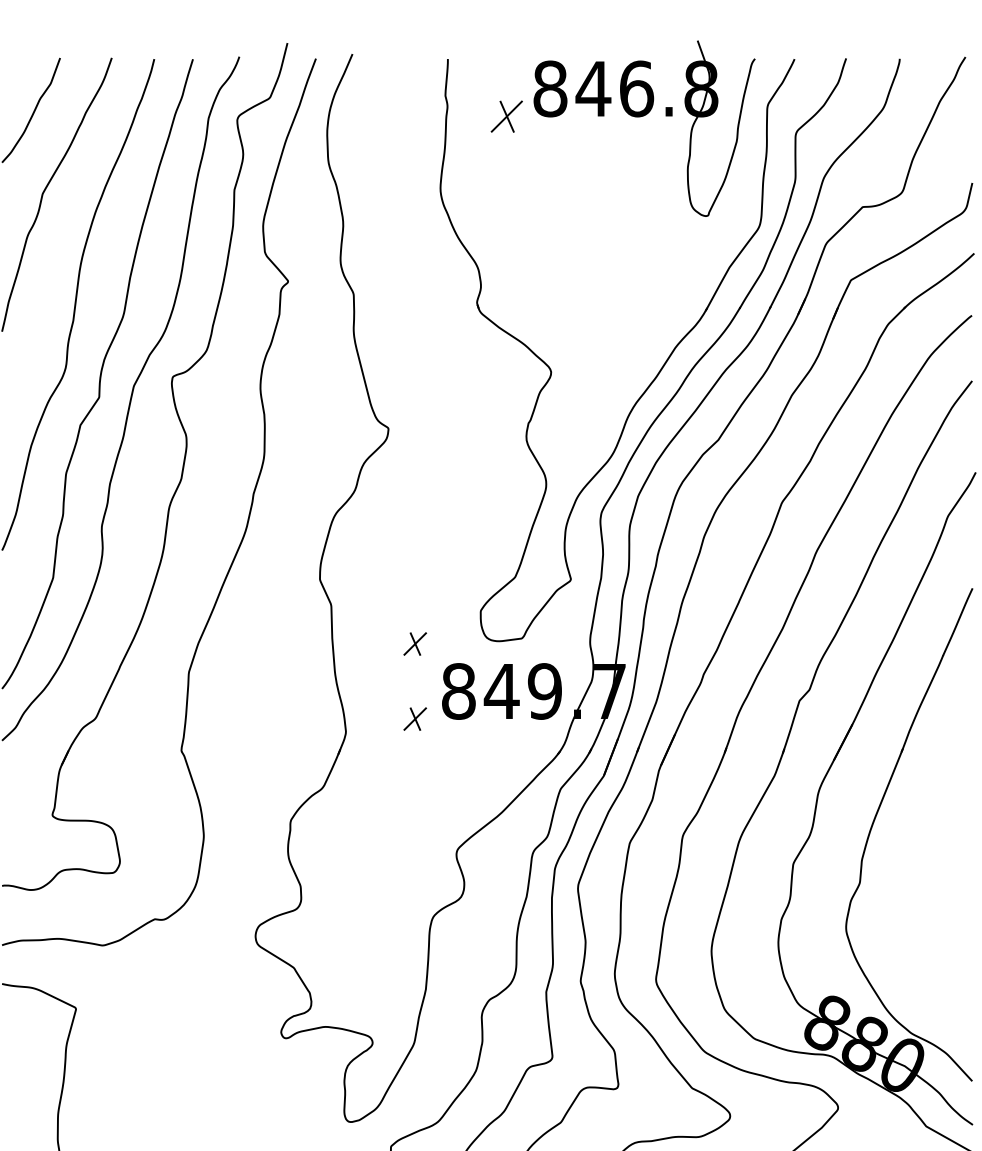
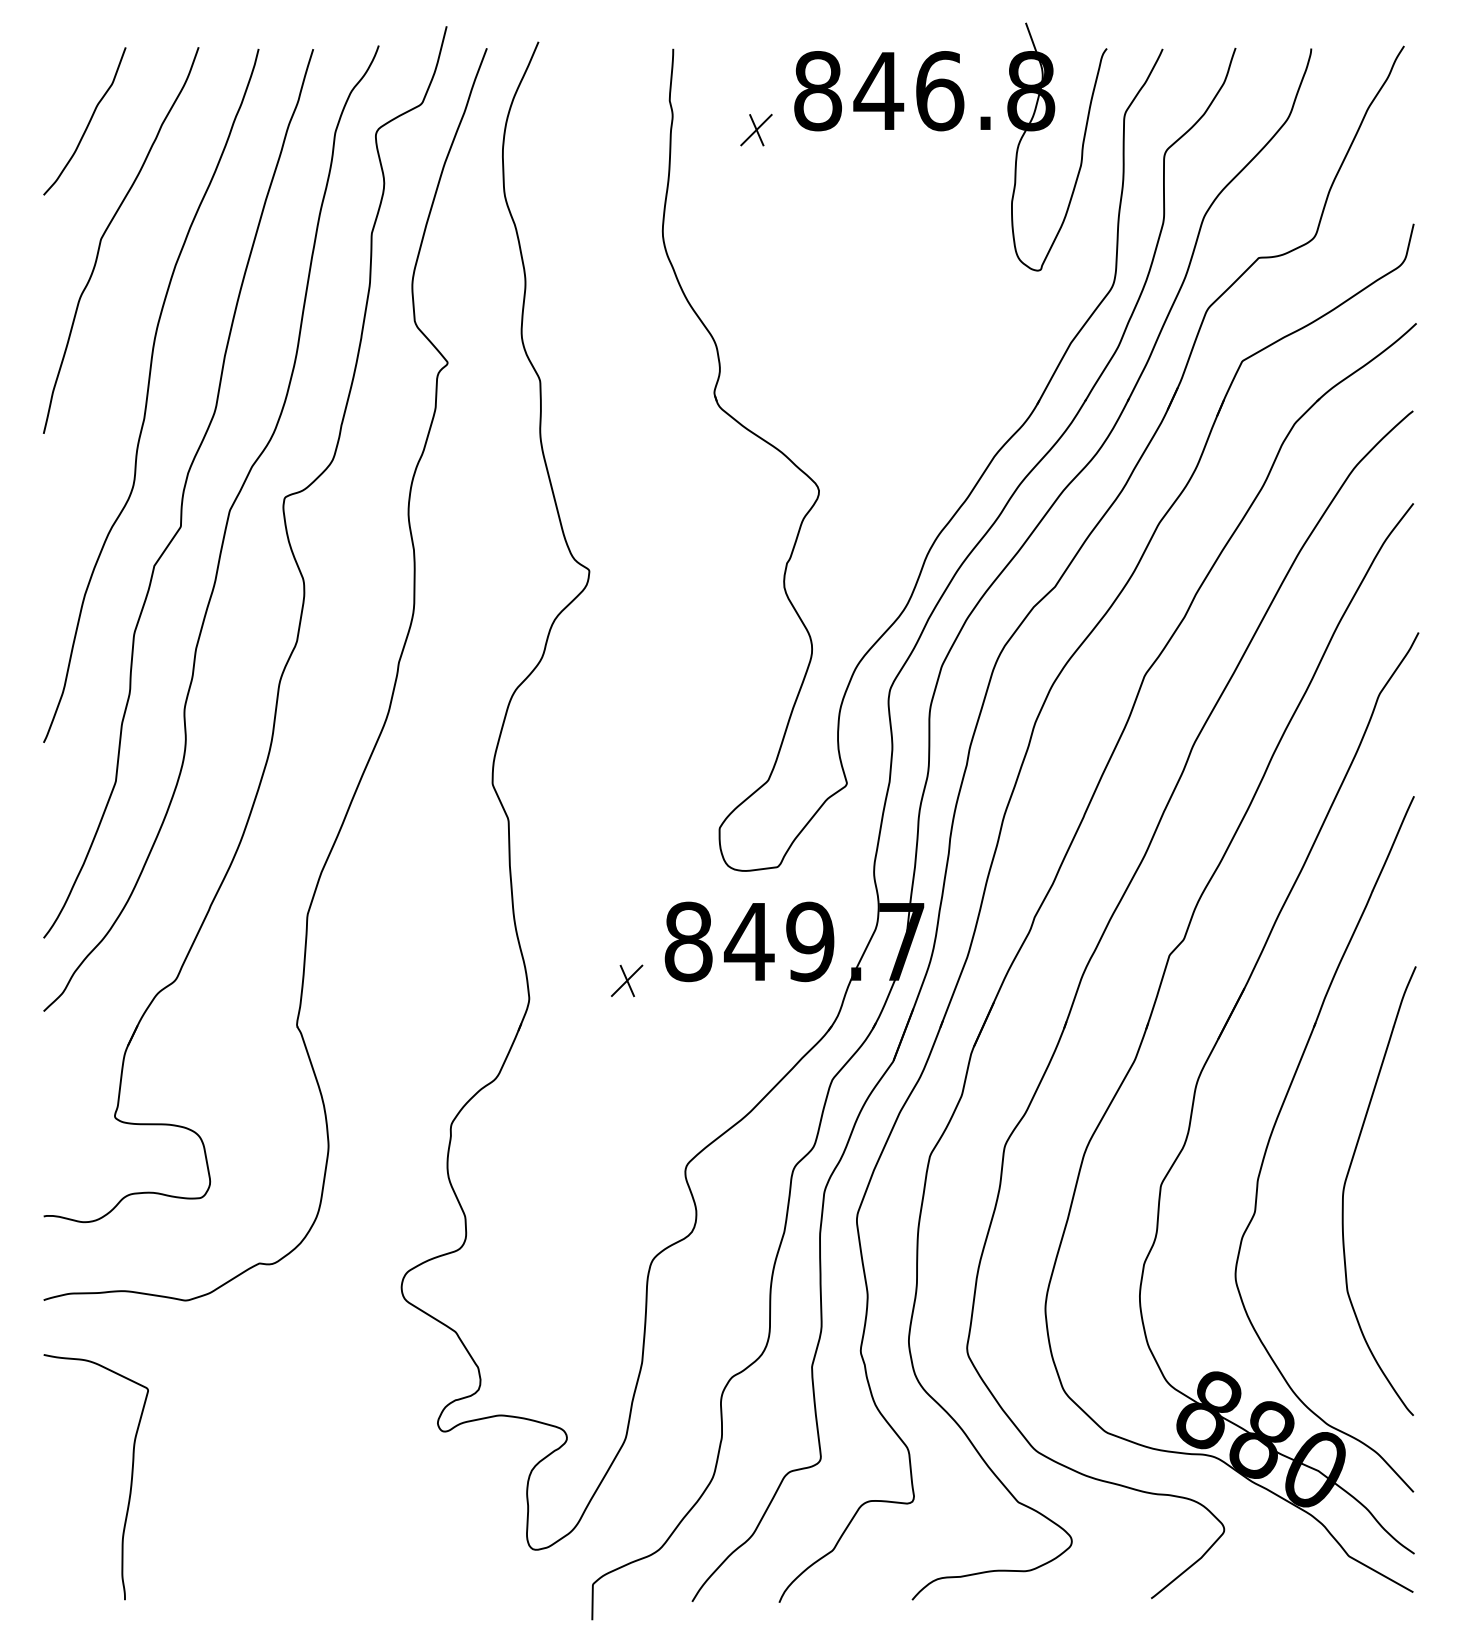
part: (506, 116) -> (756, 129), size x0.71
part: (415, 643) -> (627, 874), removed
part: (924, 861) -> (1346, 1182), added

